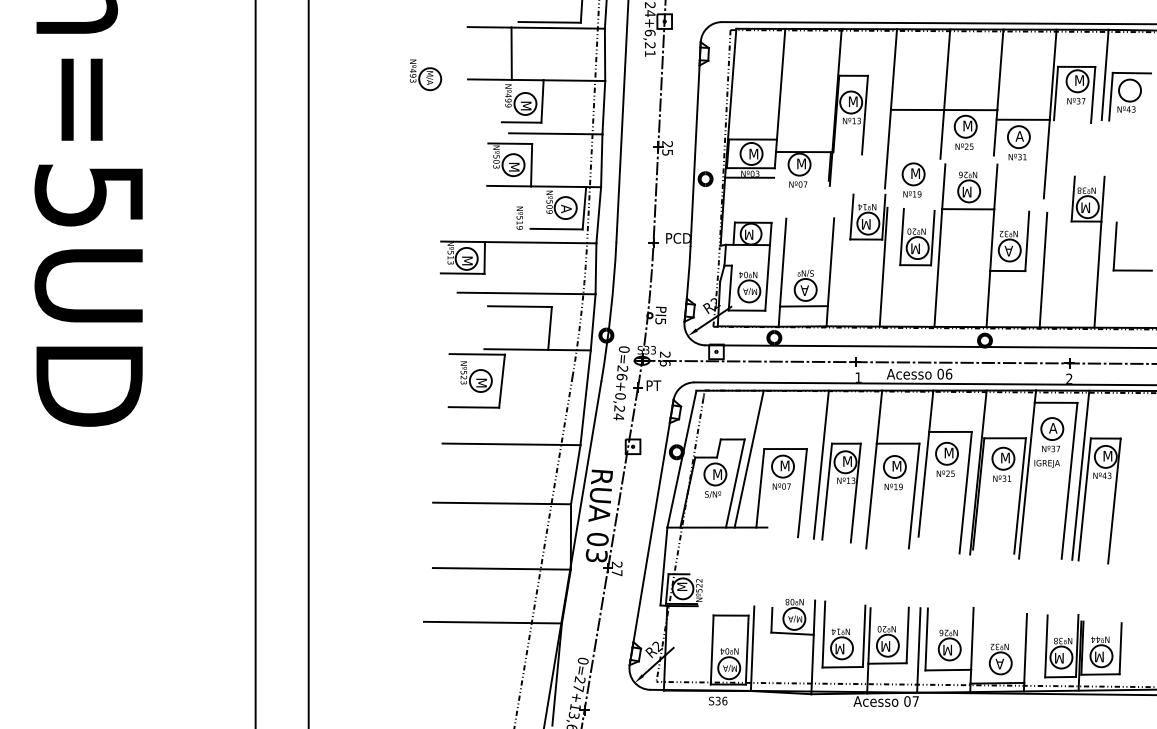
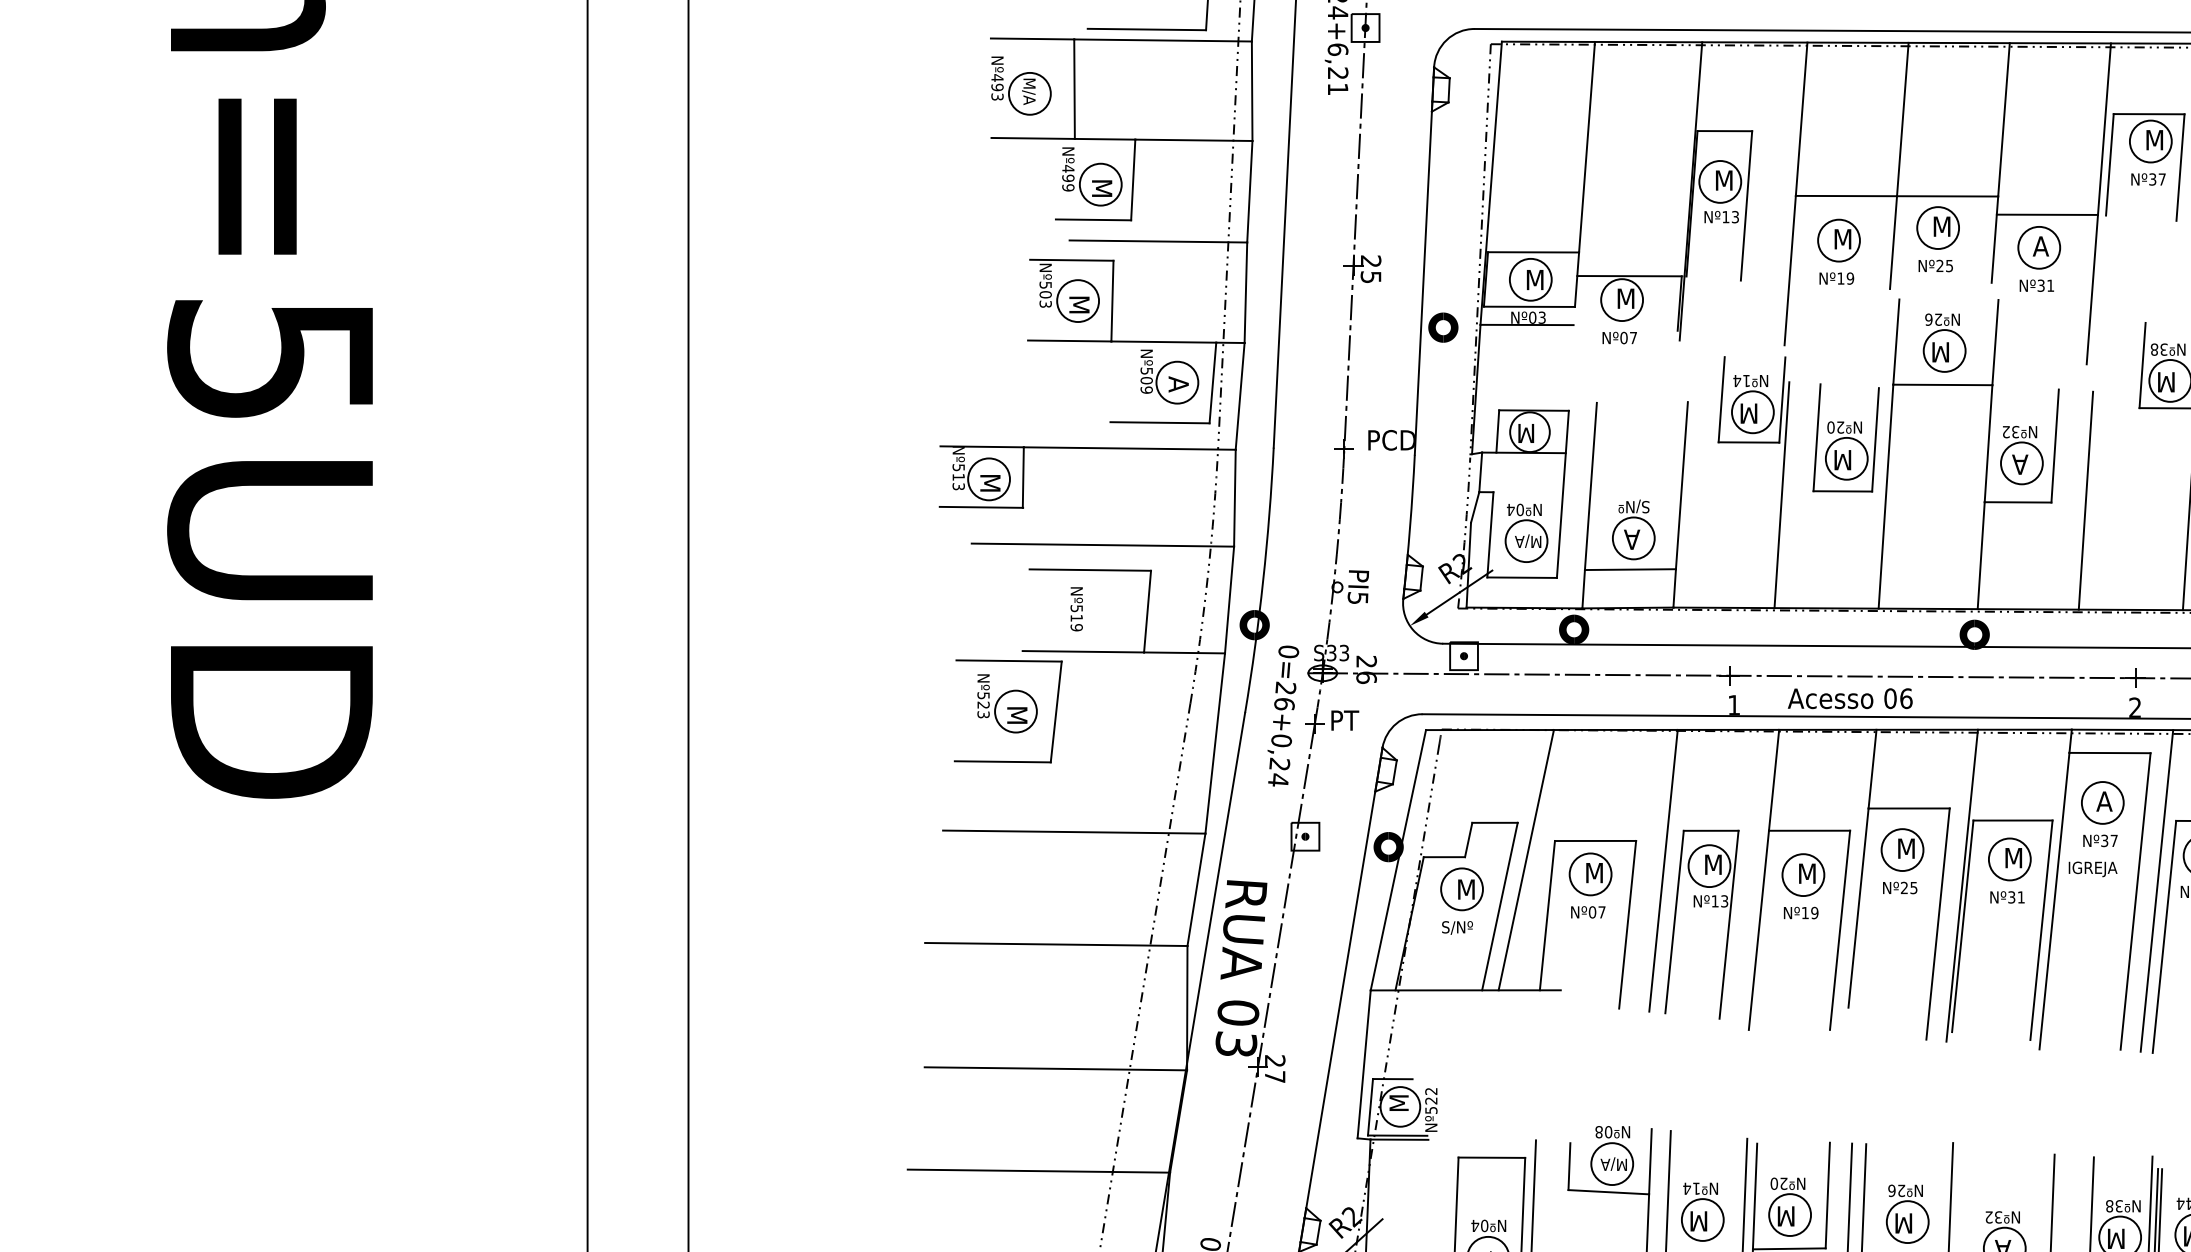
part: (426, 75) -> (1022, 86), moved
part: (913, 179) -> (1838, 250), moved
text: (519, 217) -> (1076, 607), moved

